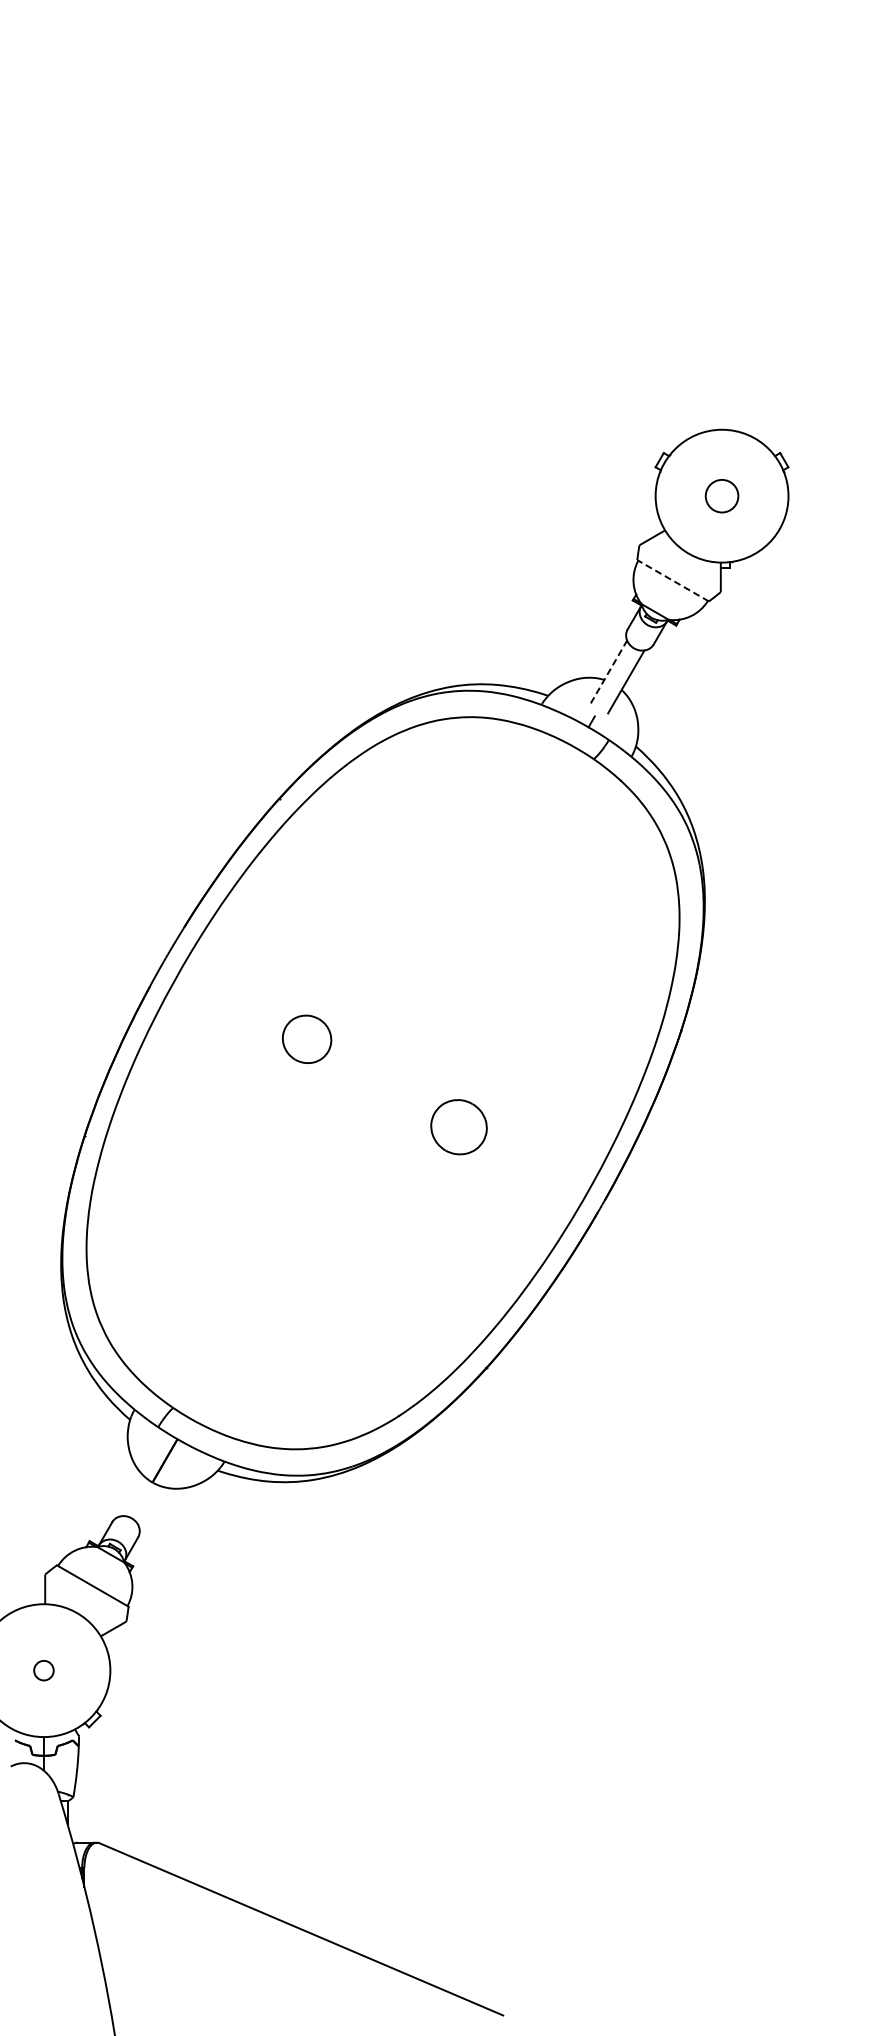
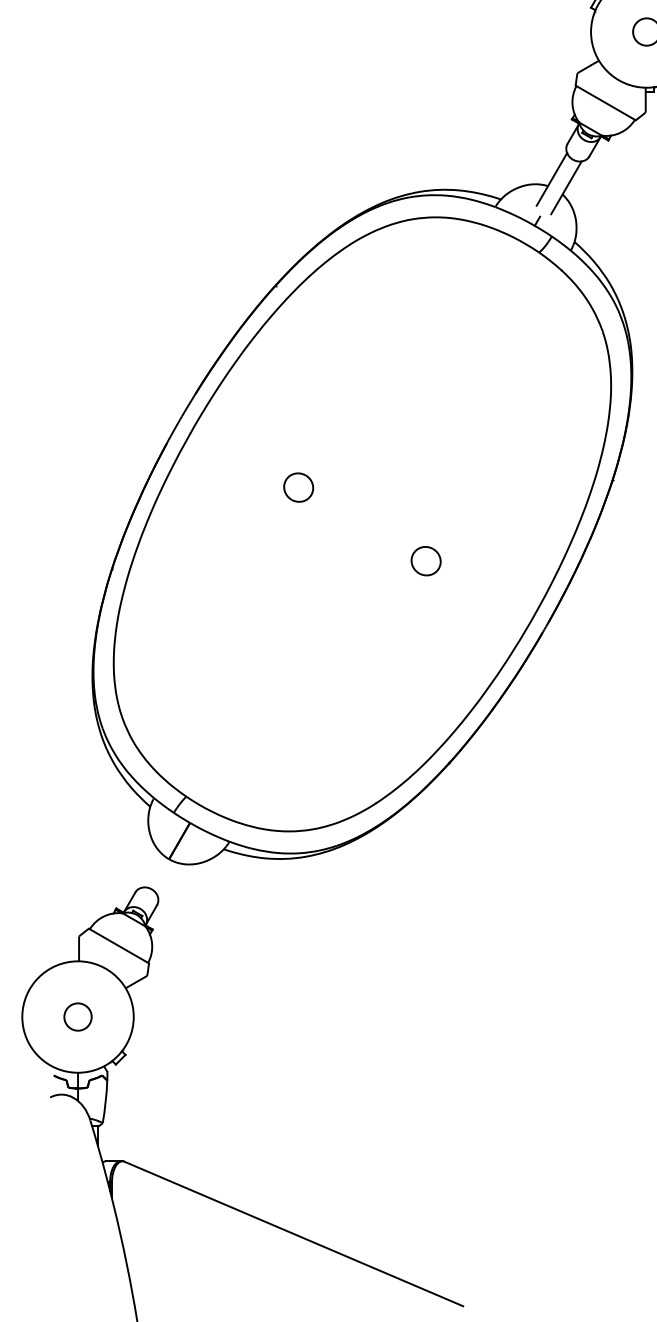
line: (672, 580) -> (605, 102), dashed -> solid
line: (609, 671) -> (552, 179), dashed -> solid
part: (306, 1039) -> (298, 487), size x0.71
part: (458, 1126) -> (425, 560), size x0.62
circle: (43, 1670) -> (77, 1016), size x1.67

